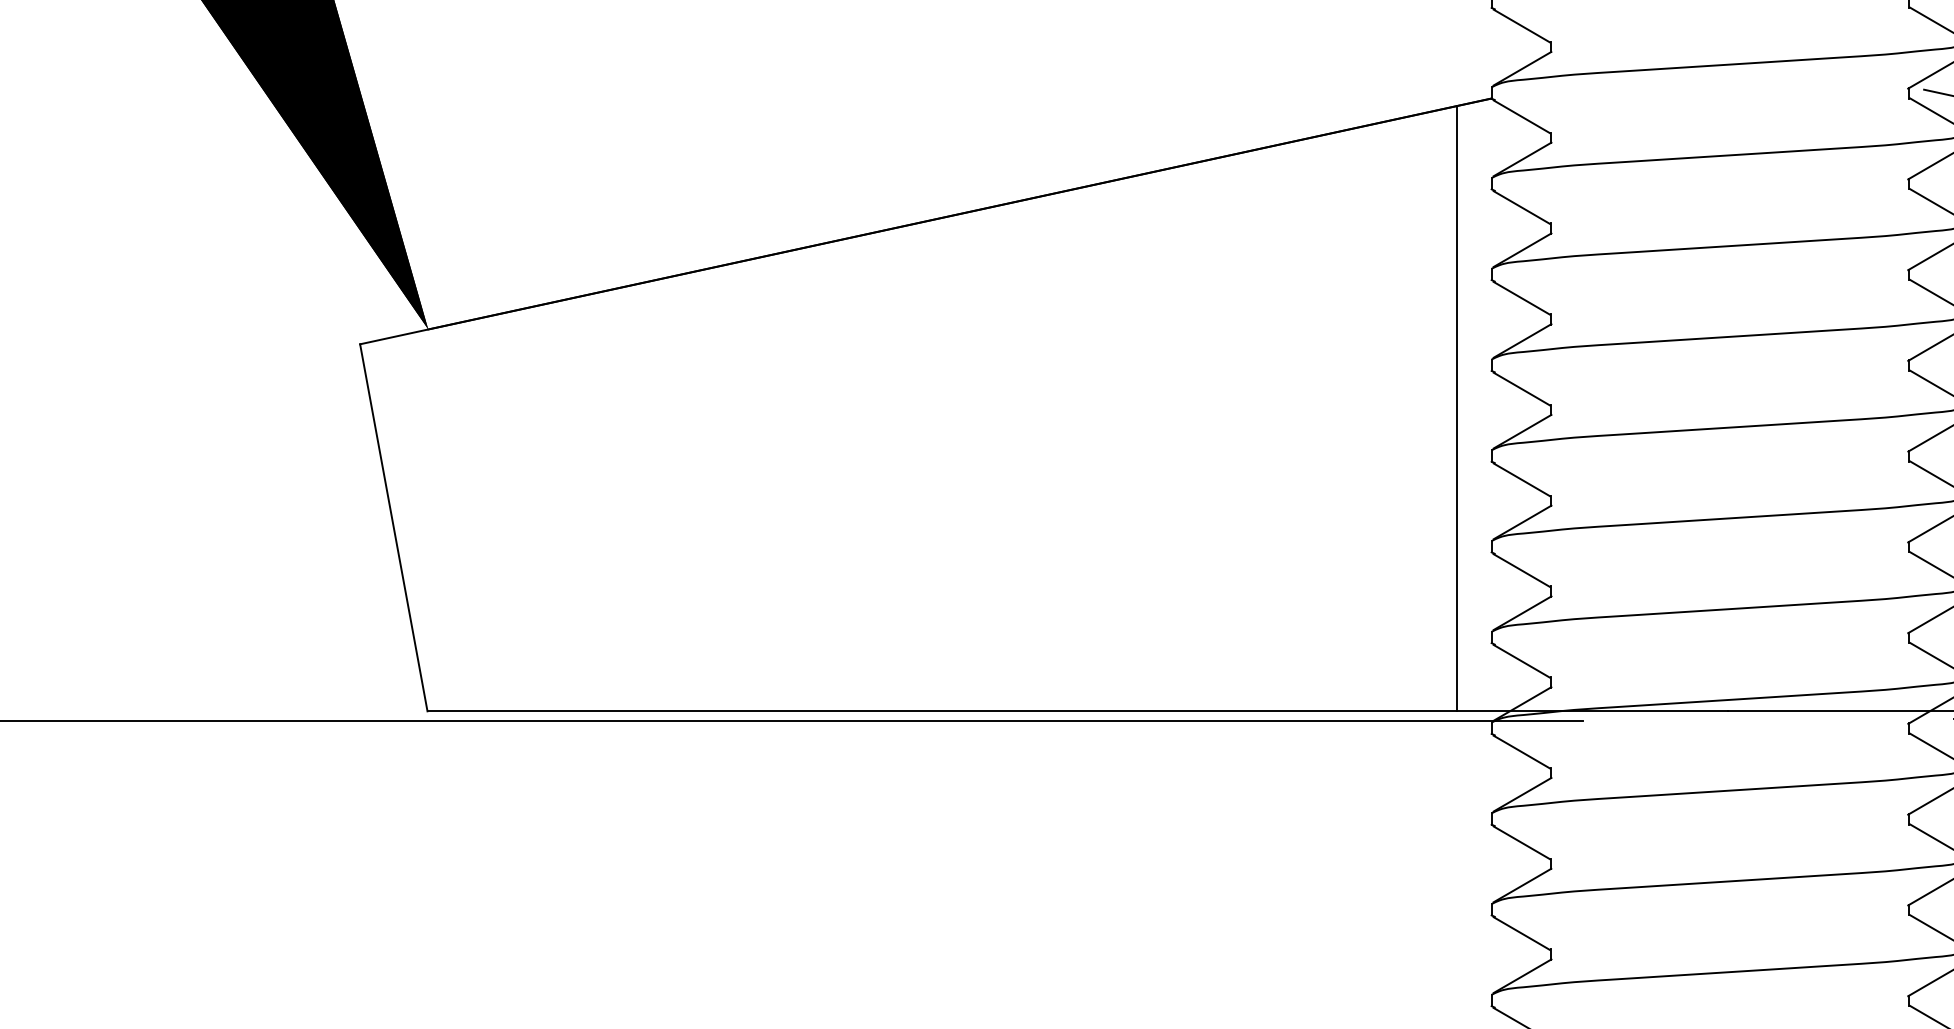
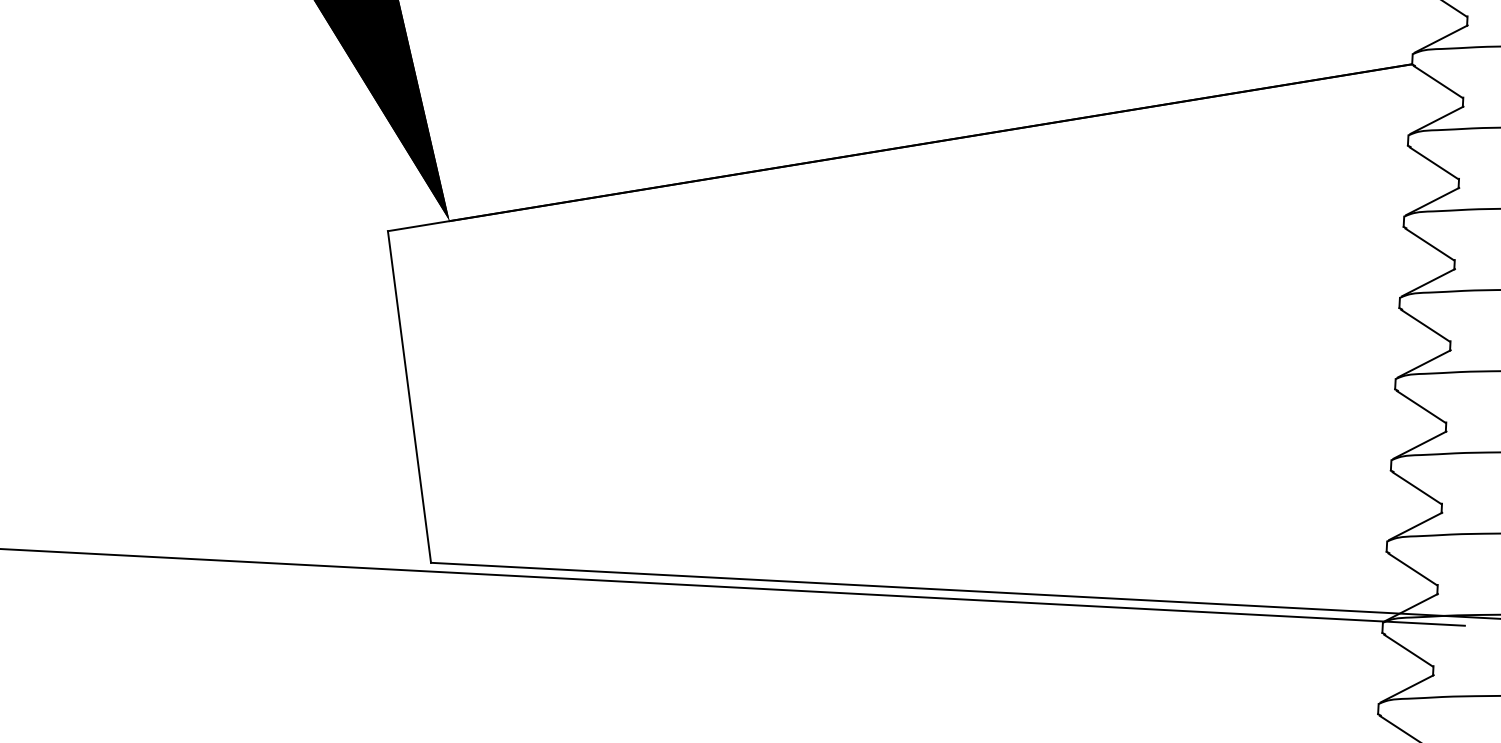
line: (1456, 408) -> (1366, 340), removed

